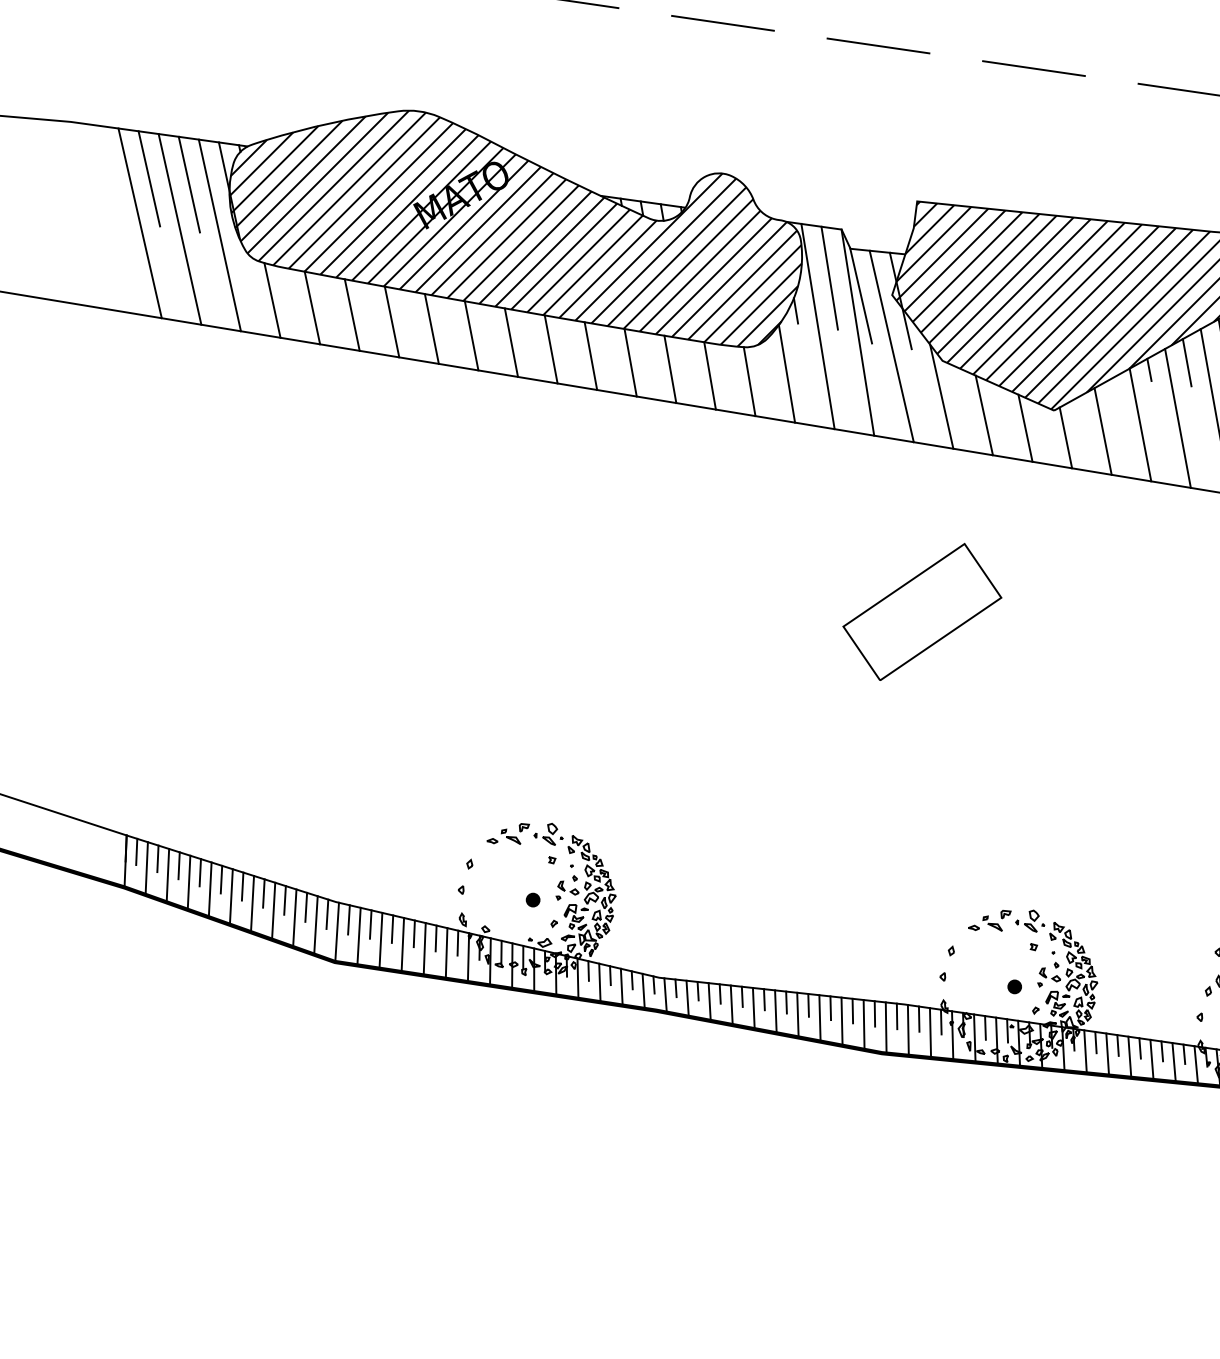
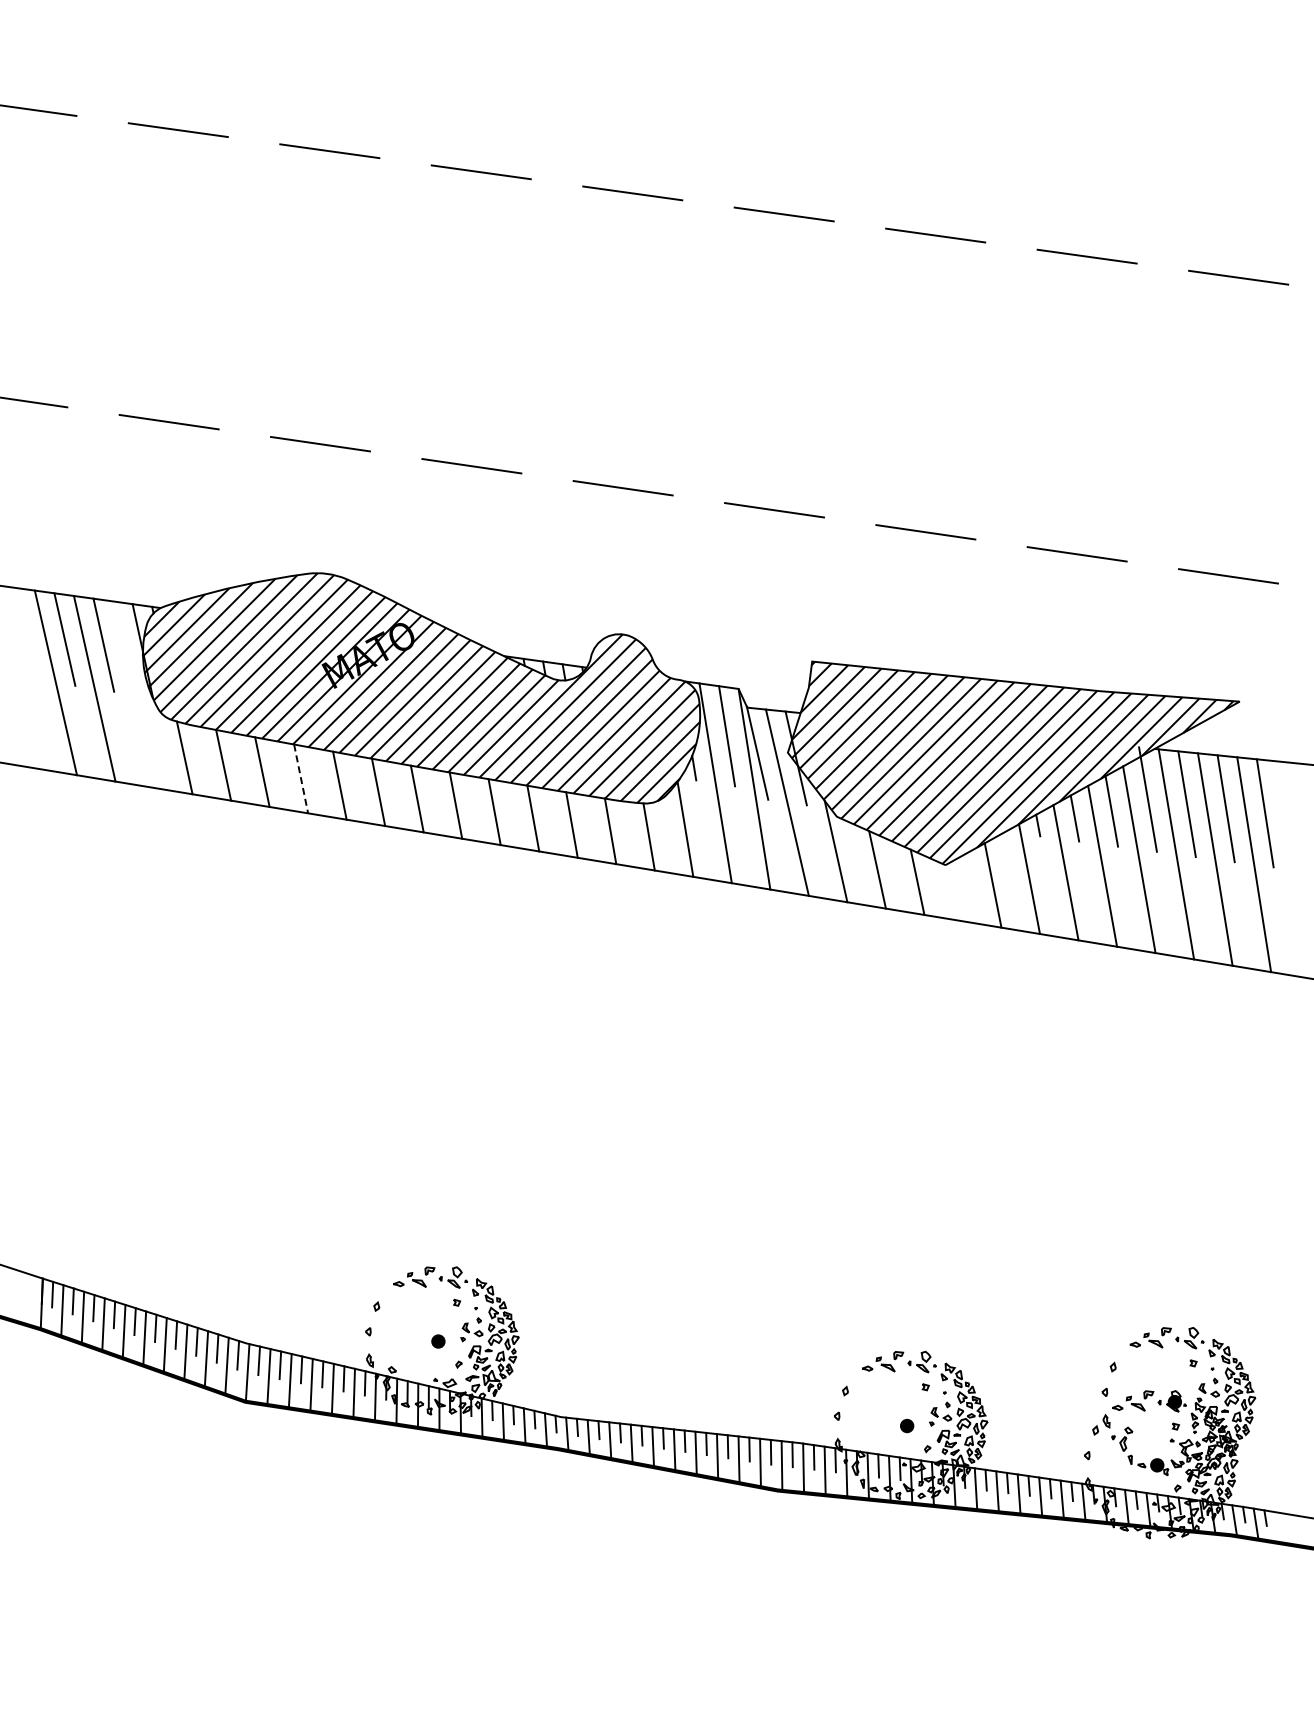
line: (219, 235) -> (133, 694), removed
line: (392, 322) -> (301, 779), solid -> dashed
line: (1065, 437) -> (956, 891), removed
part: (922, 611) -> (817, 1060), removed

